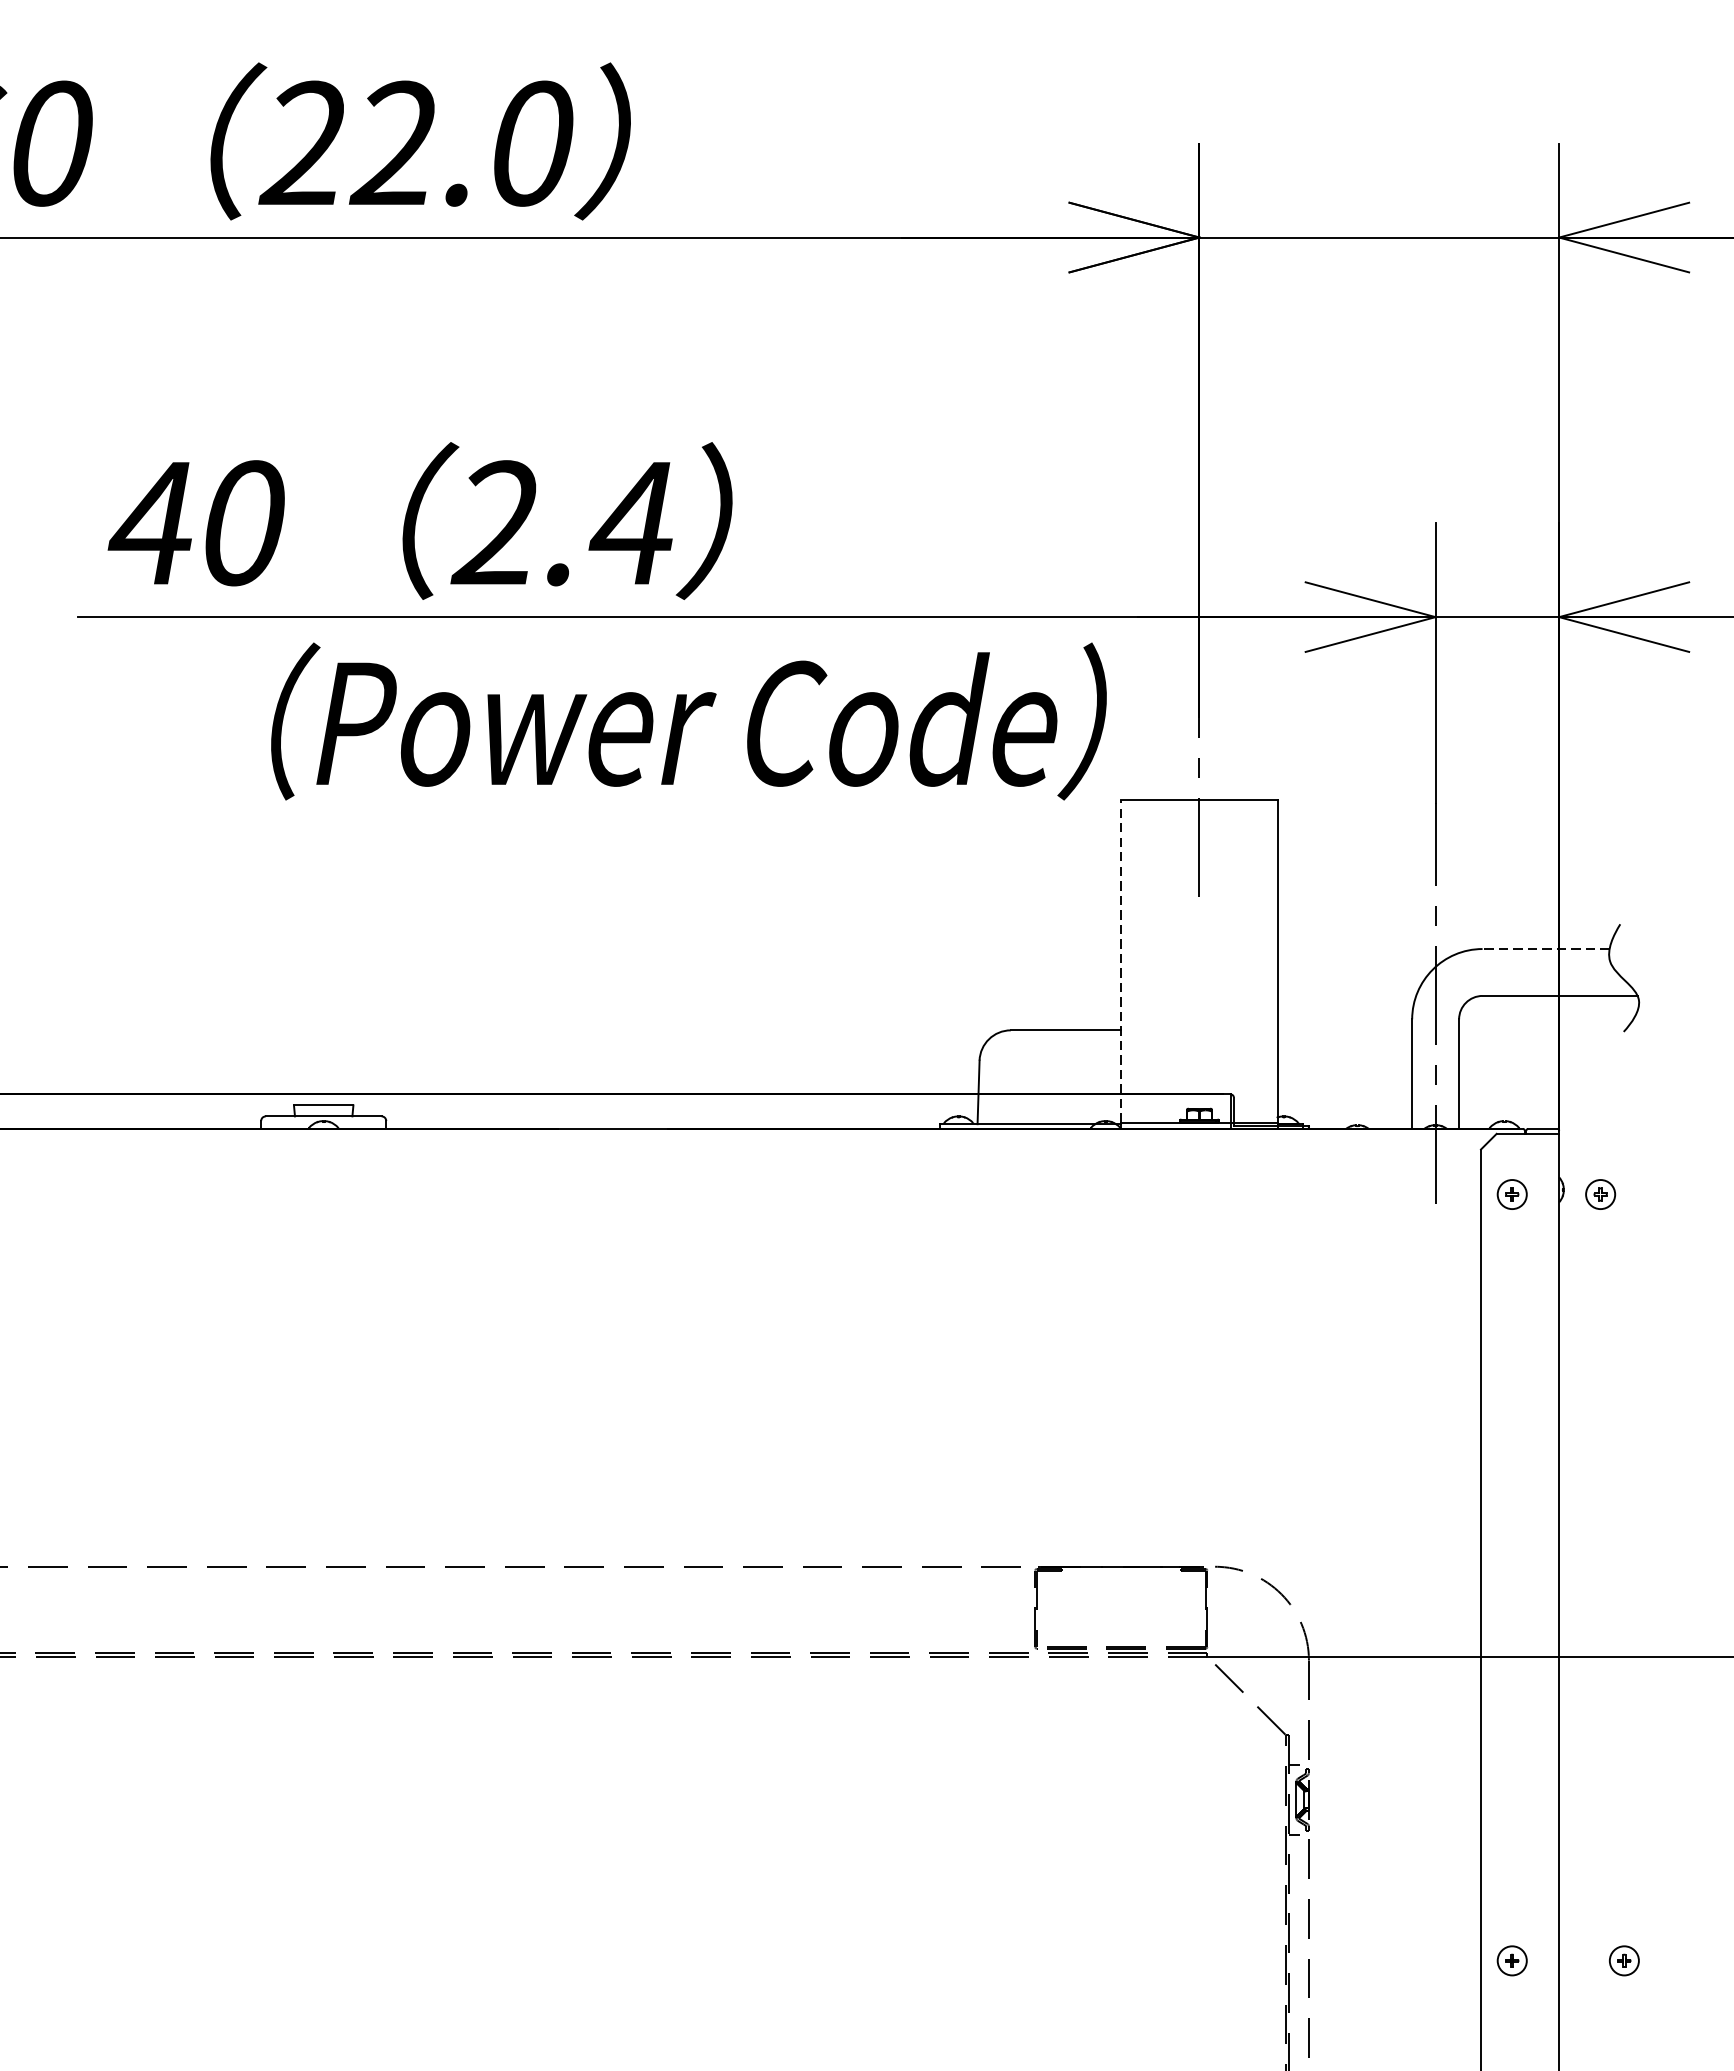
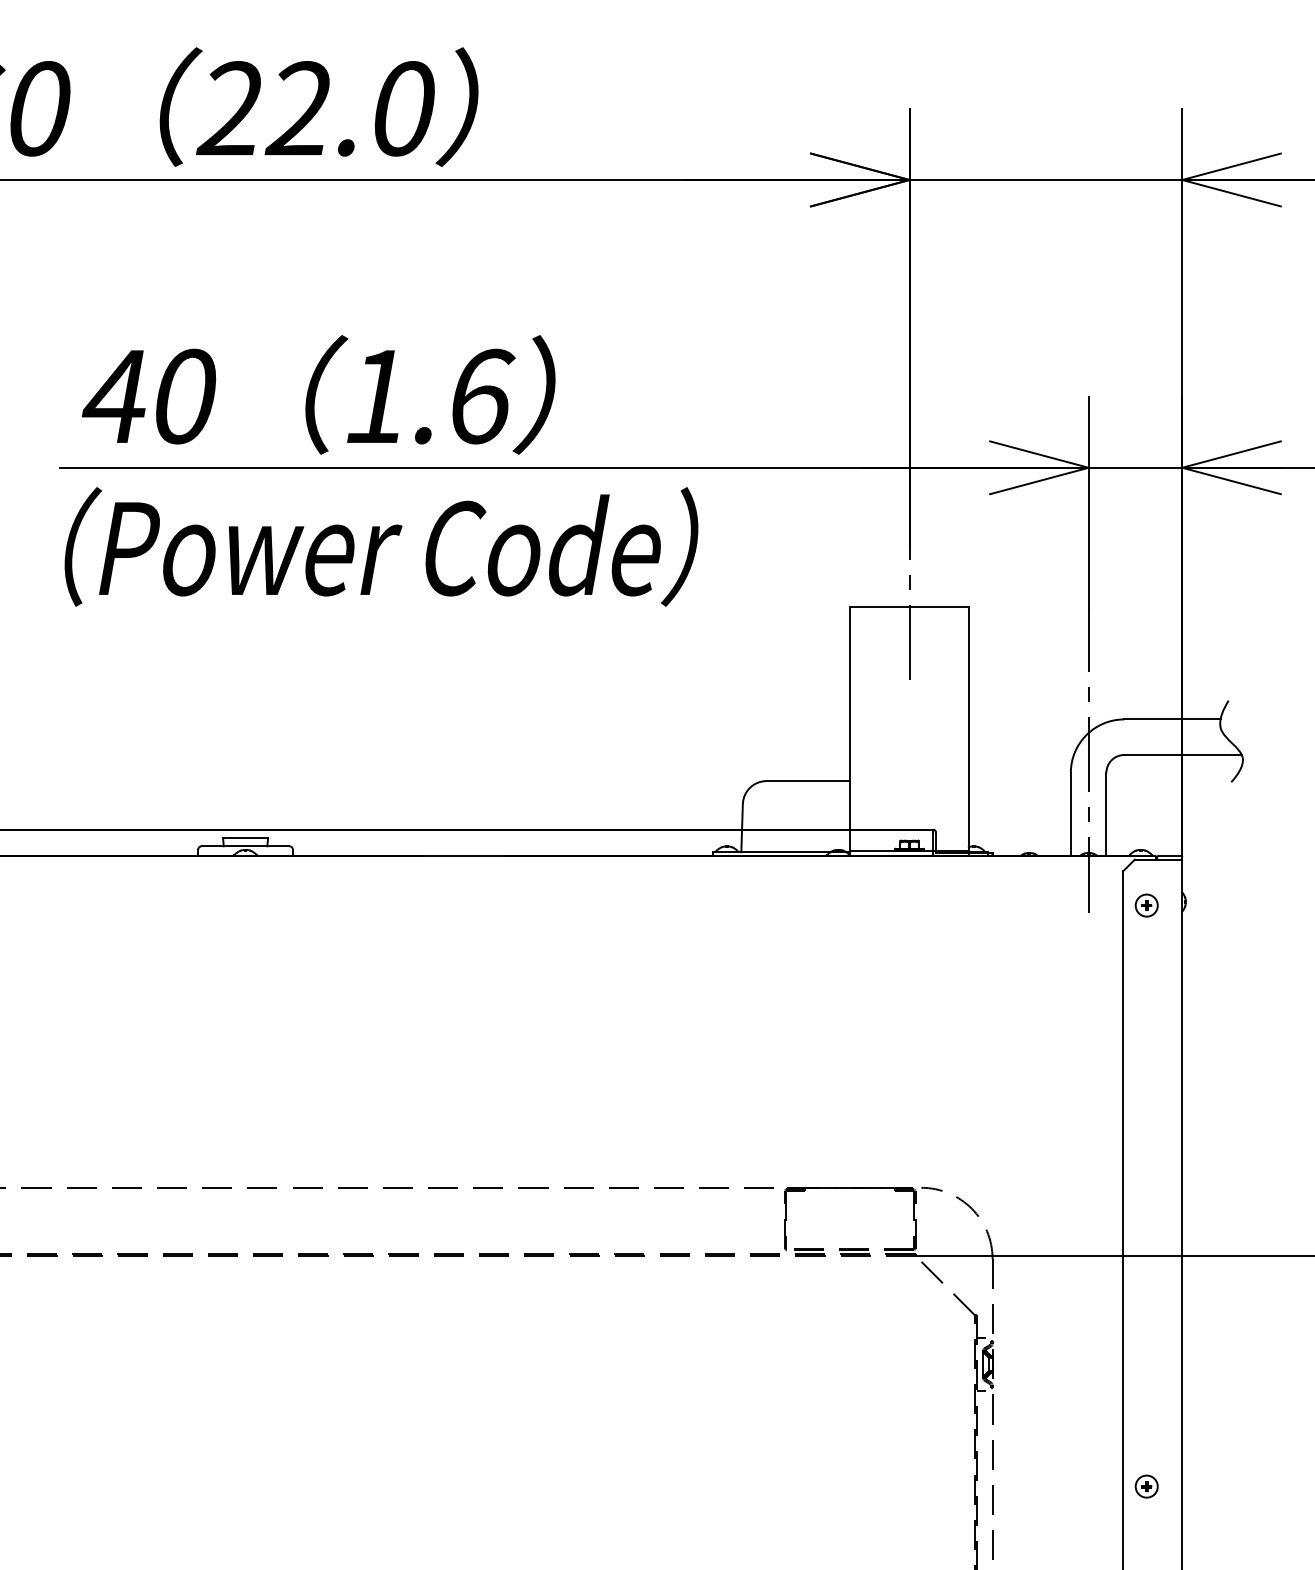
text: (564, 523) -> (428, 396), 2.4 -> 1.6
text: (688, 720) -> (381, 546), moved
line: (1544, 949) -> (1171, 719), dashed -> solid
line: (1121, 960) -> (850, 728), dashed -> solid
part: (1600, 1194) -> (1213, 905), removed
part: (1624, 1960) -> (1231, 1486), removed

